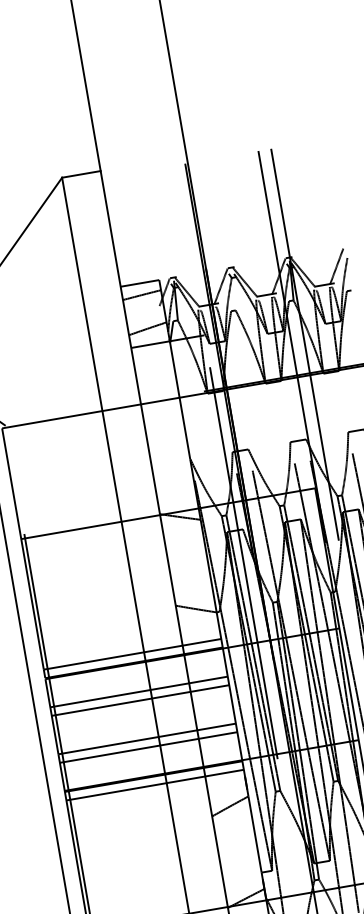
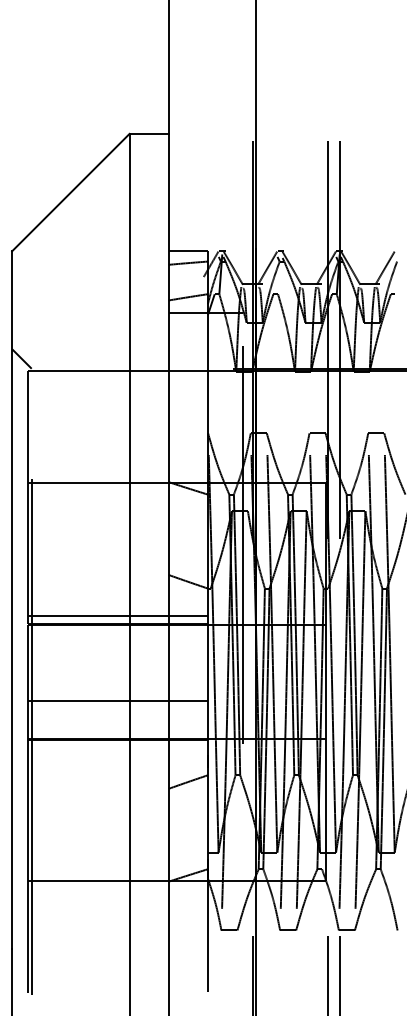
line: (138, 691) -> (117, 653), removed
line: (140, 700) -> (117, 662), removed
line: (148, 747) -> (117, 710), removed
line: (154, 785) -> (117, 748), removed

